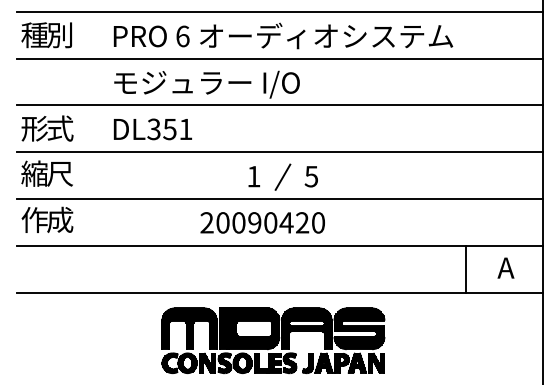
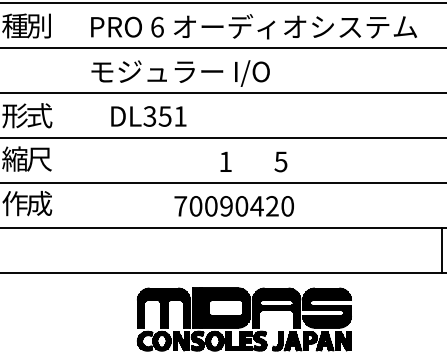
text: (152, 129) -> (148, 116), moved
line: (282, 176) -> (253, 161), removed
text: (206, 222) -> (180, 205), 20090420 -> 70090420
line: (465, 268) -> (441, 250), moved

